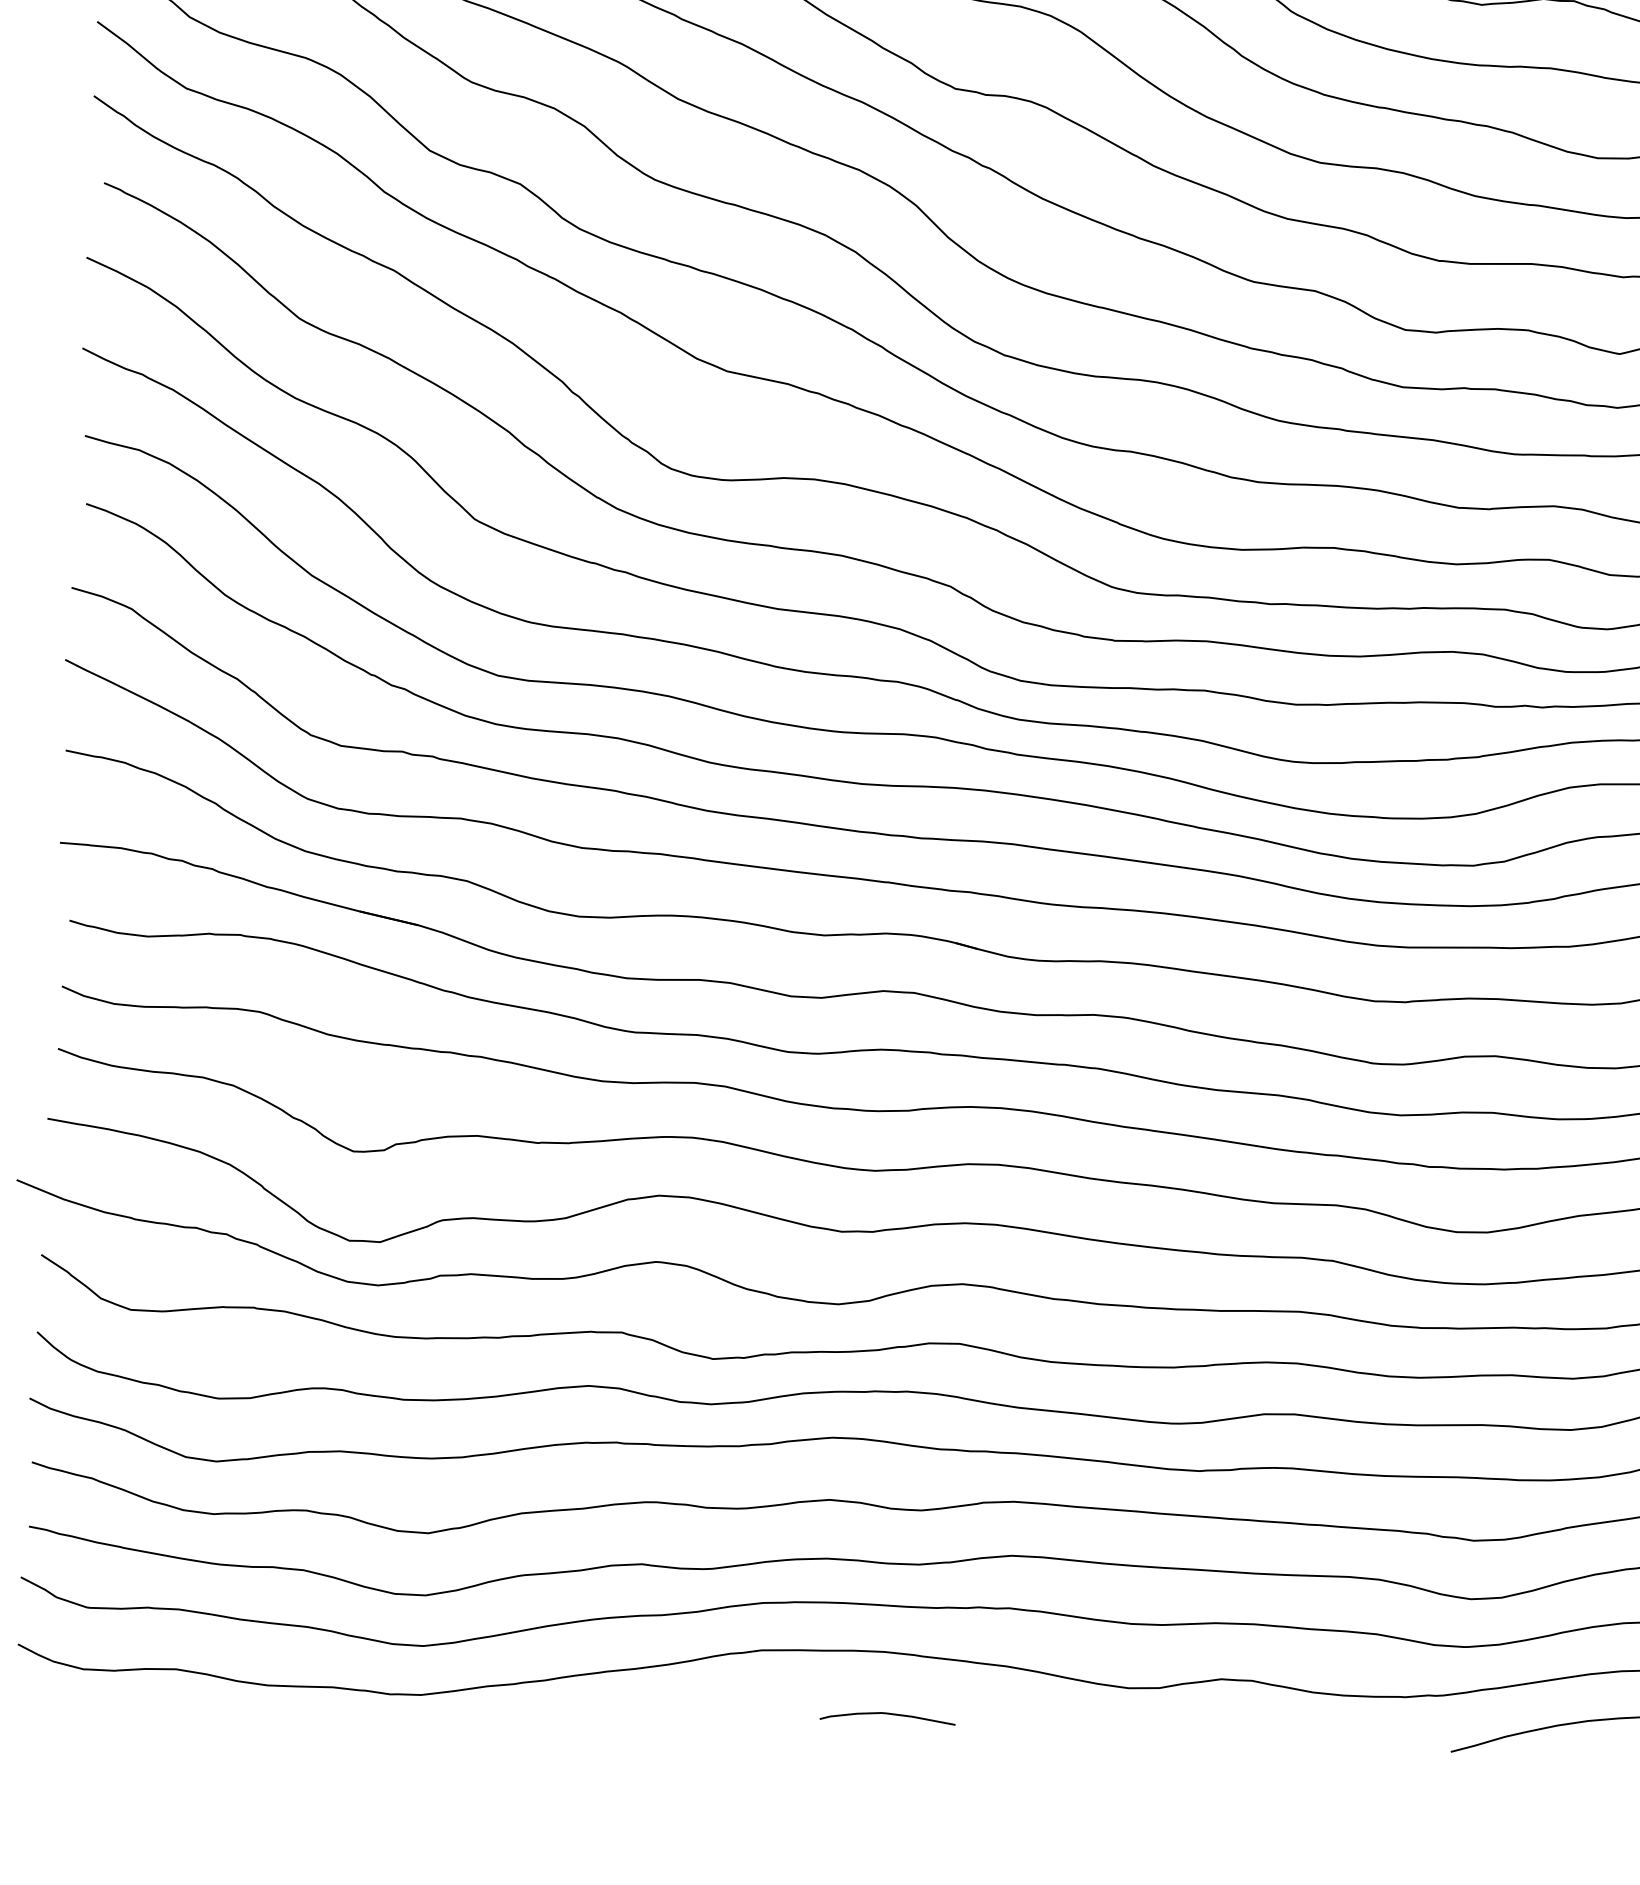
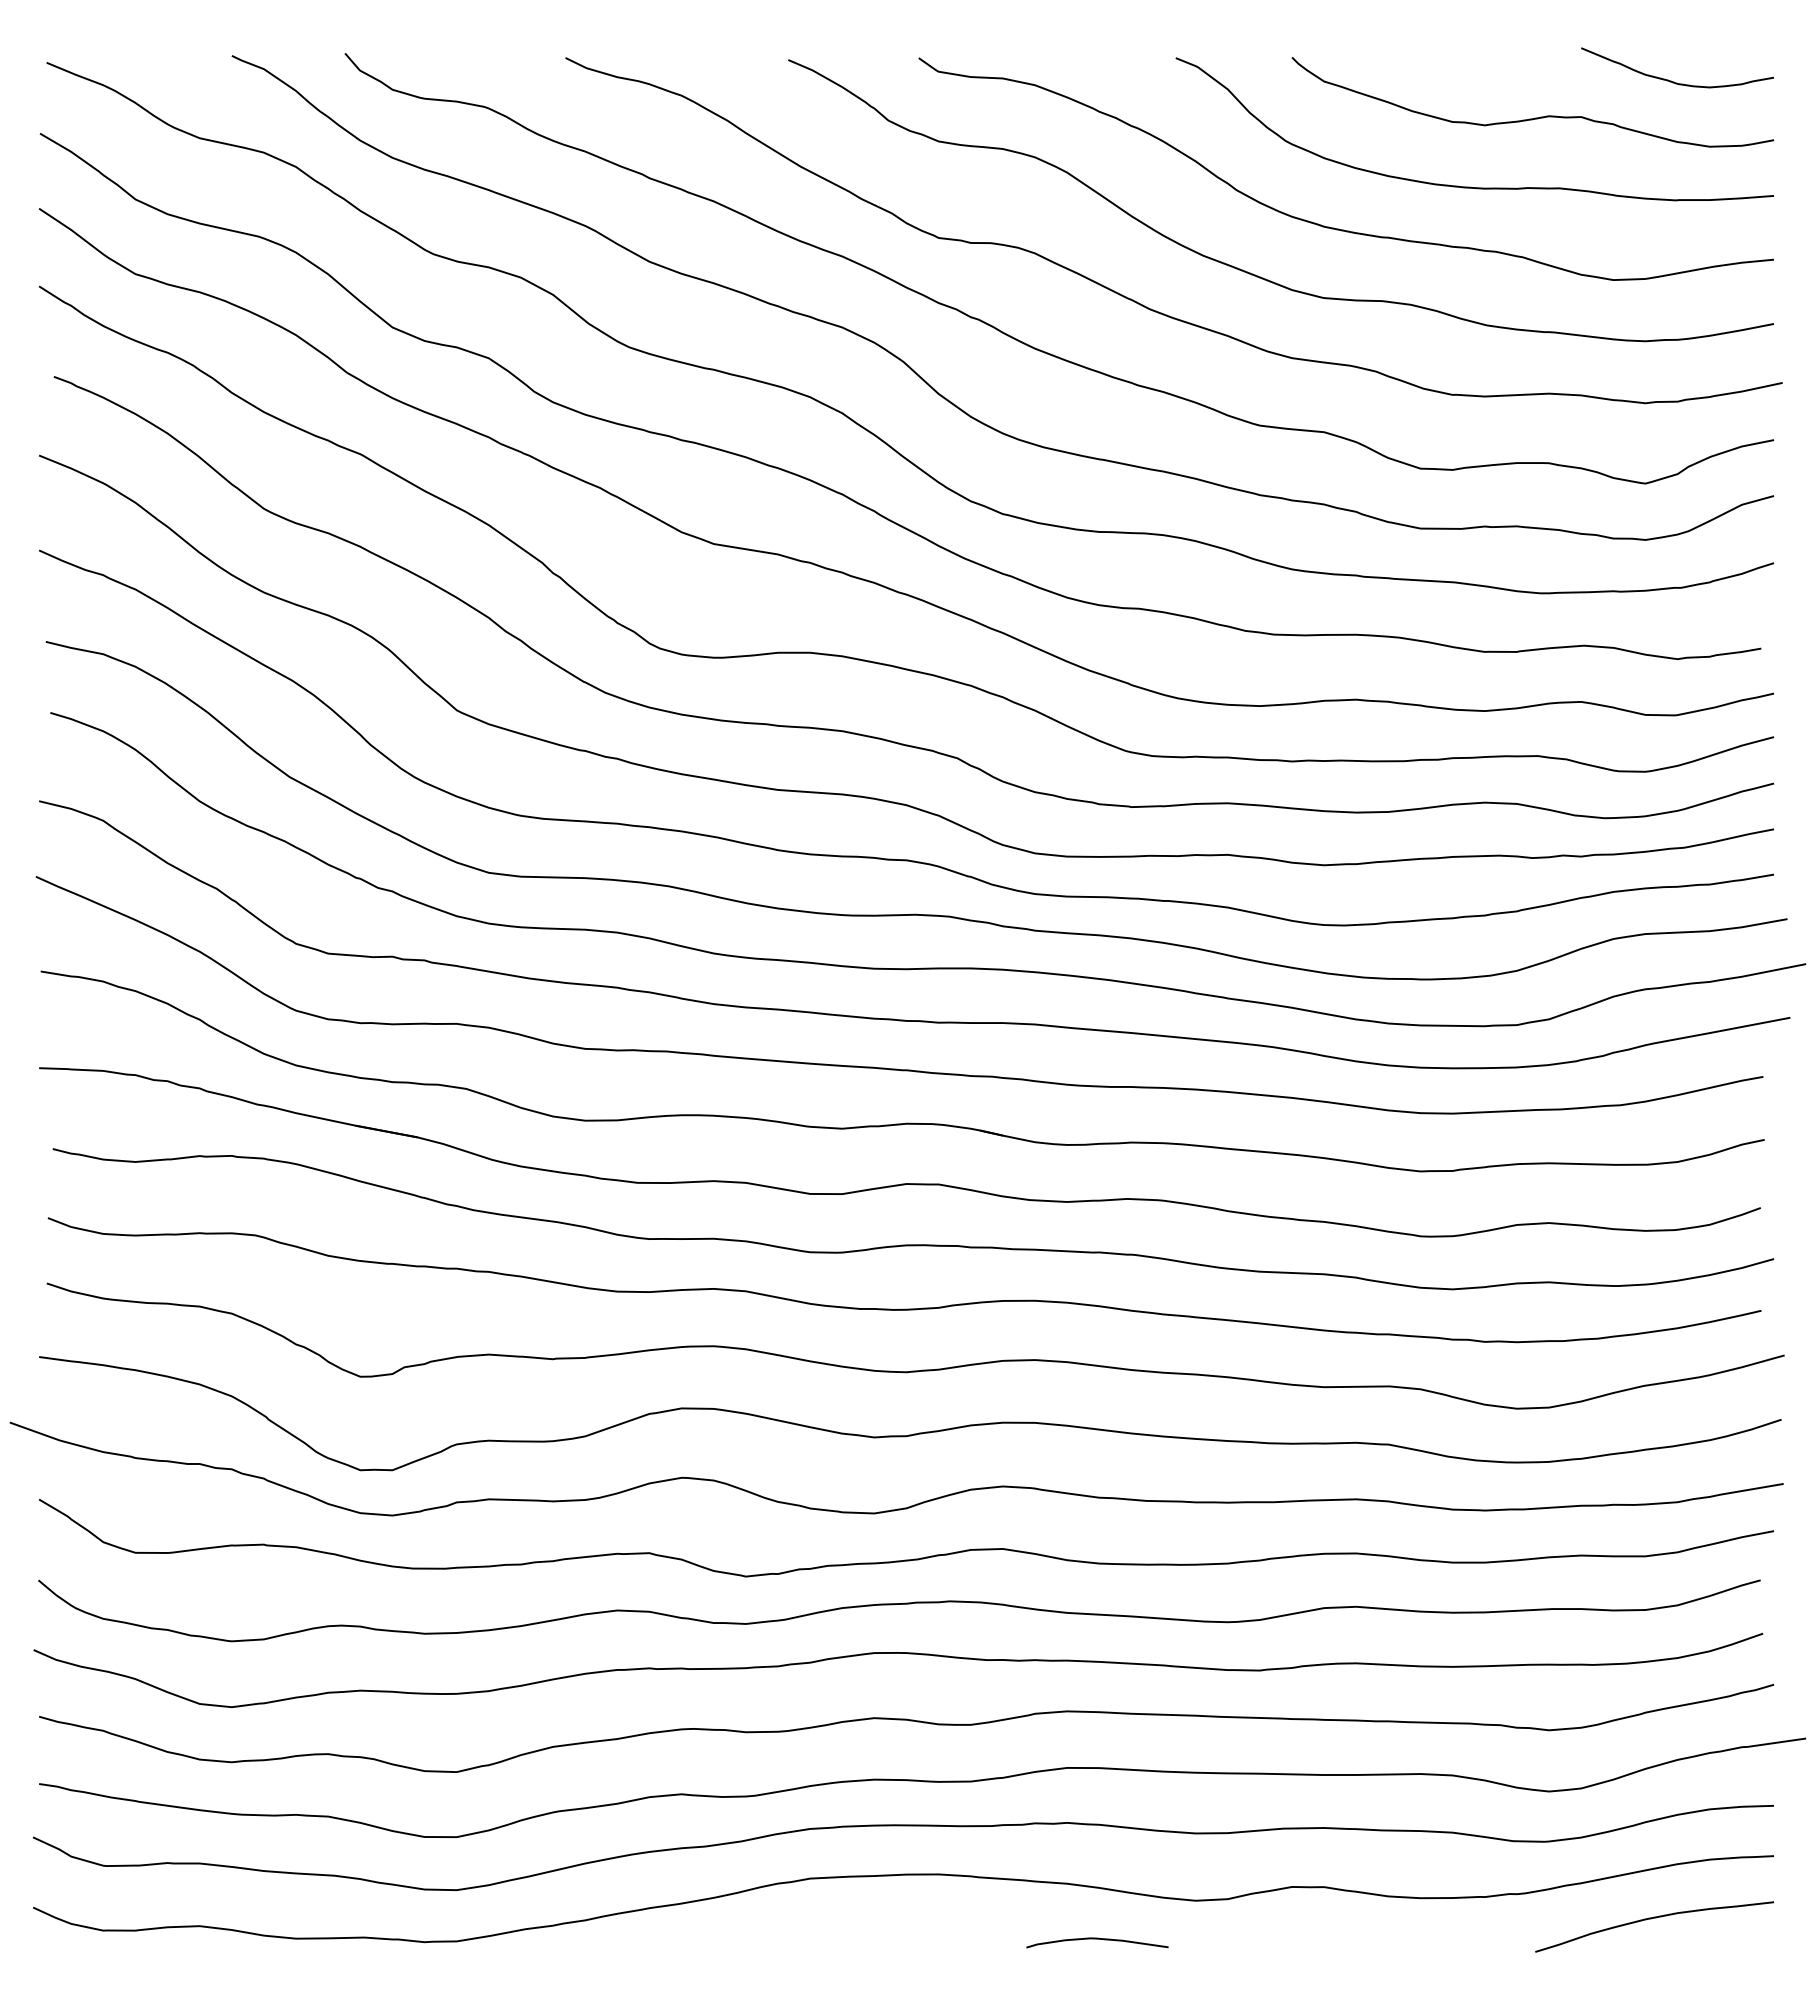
curve: (887, 1714) -> (1097, 1939), moved

